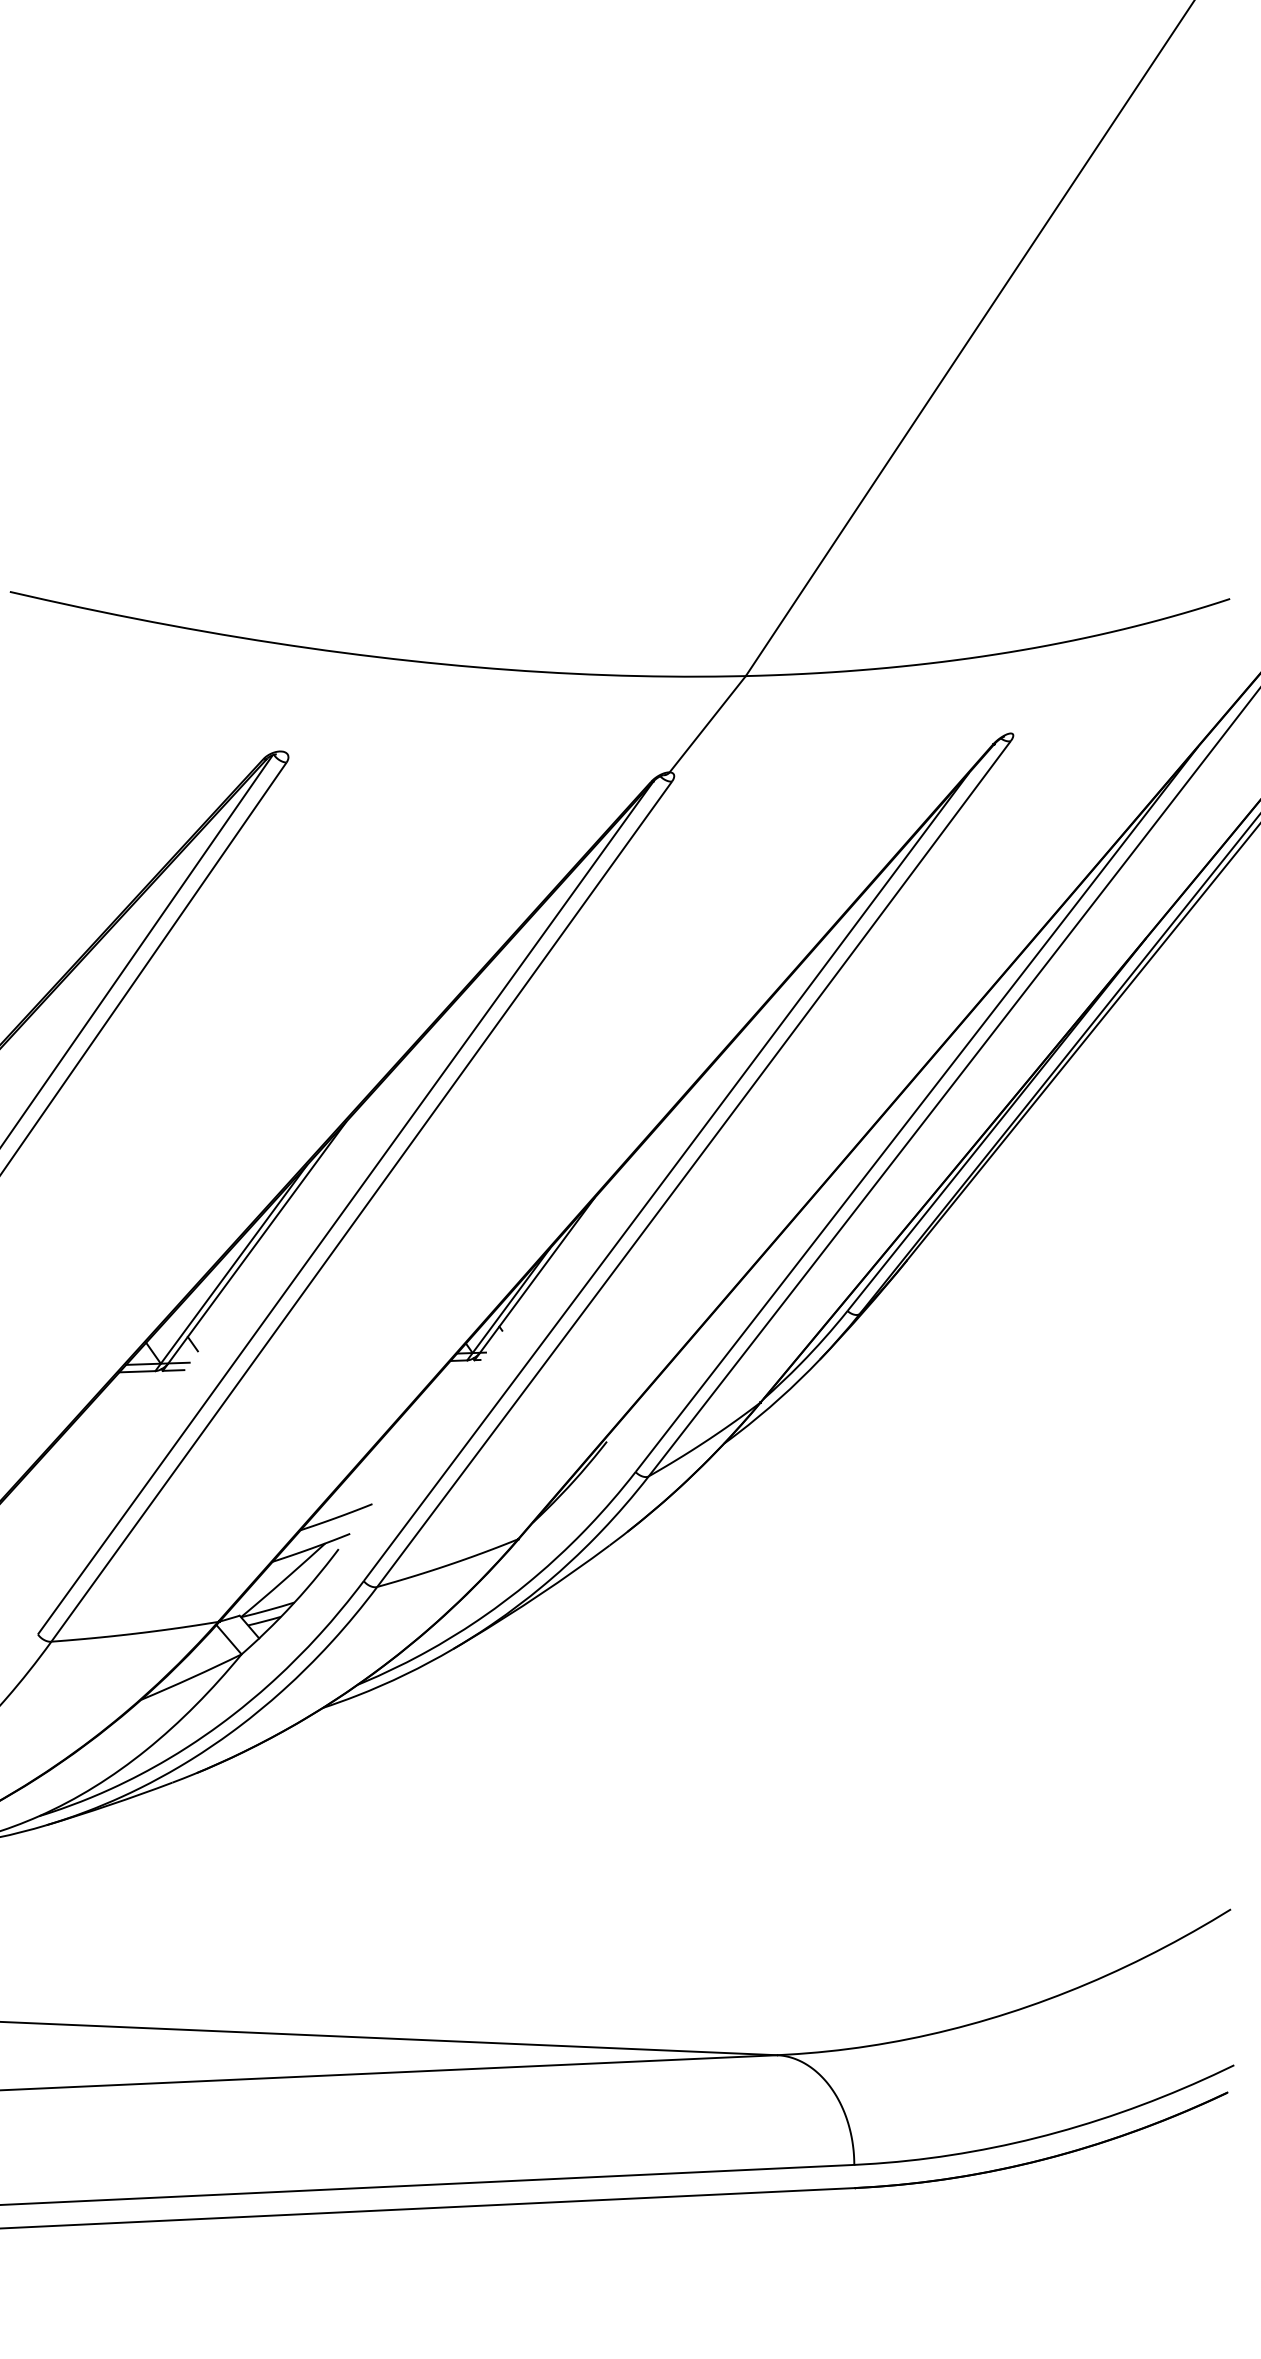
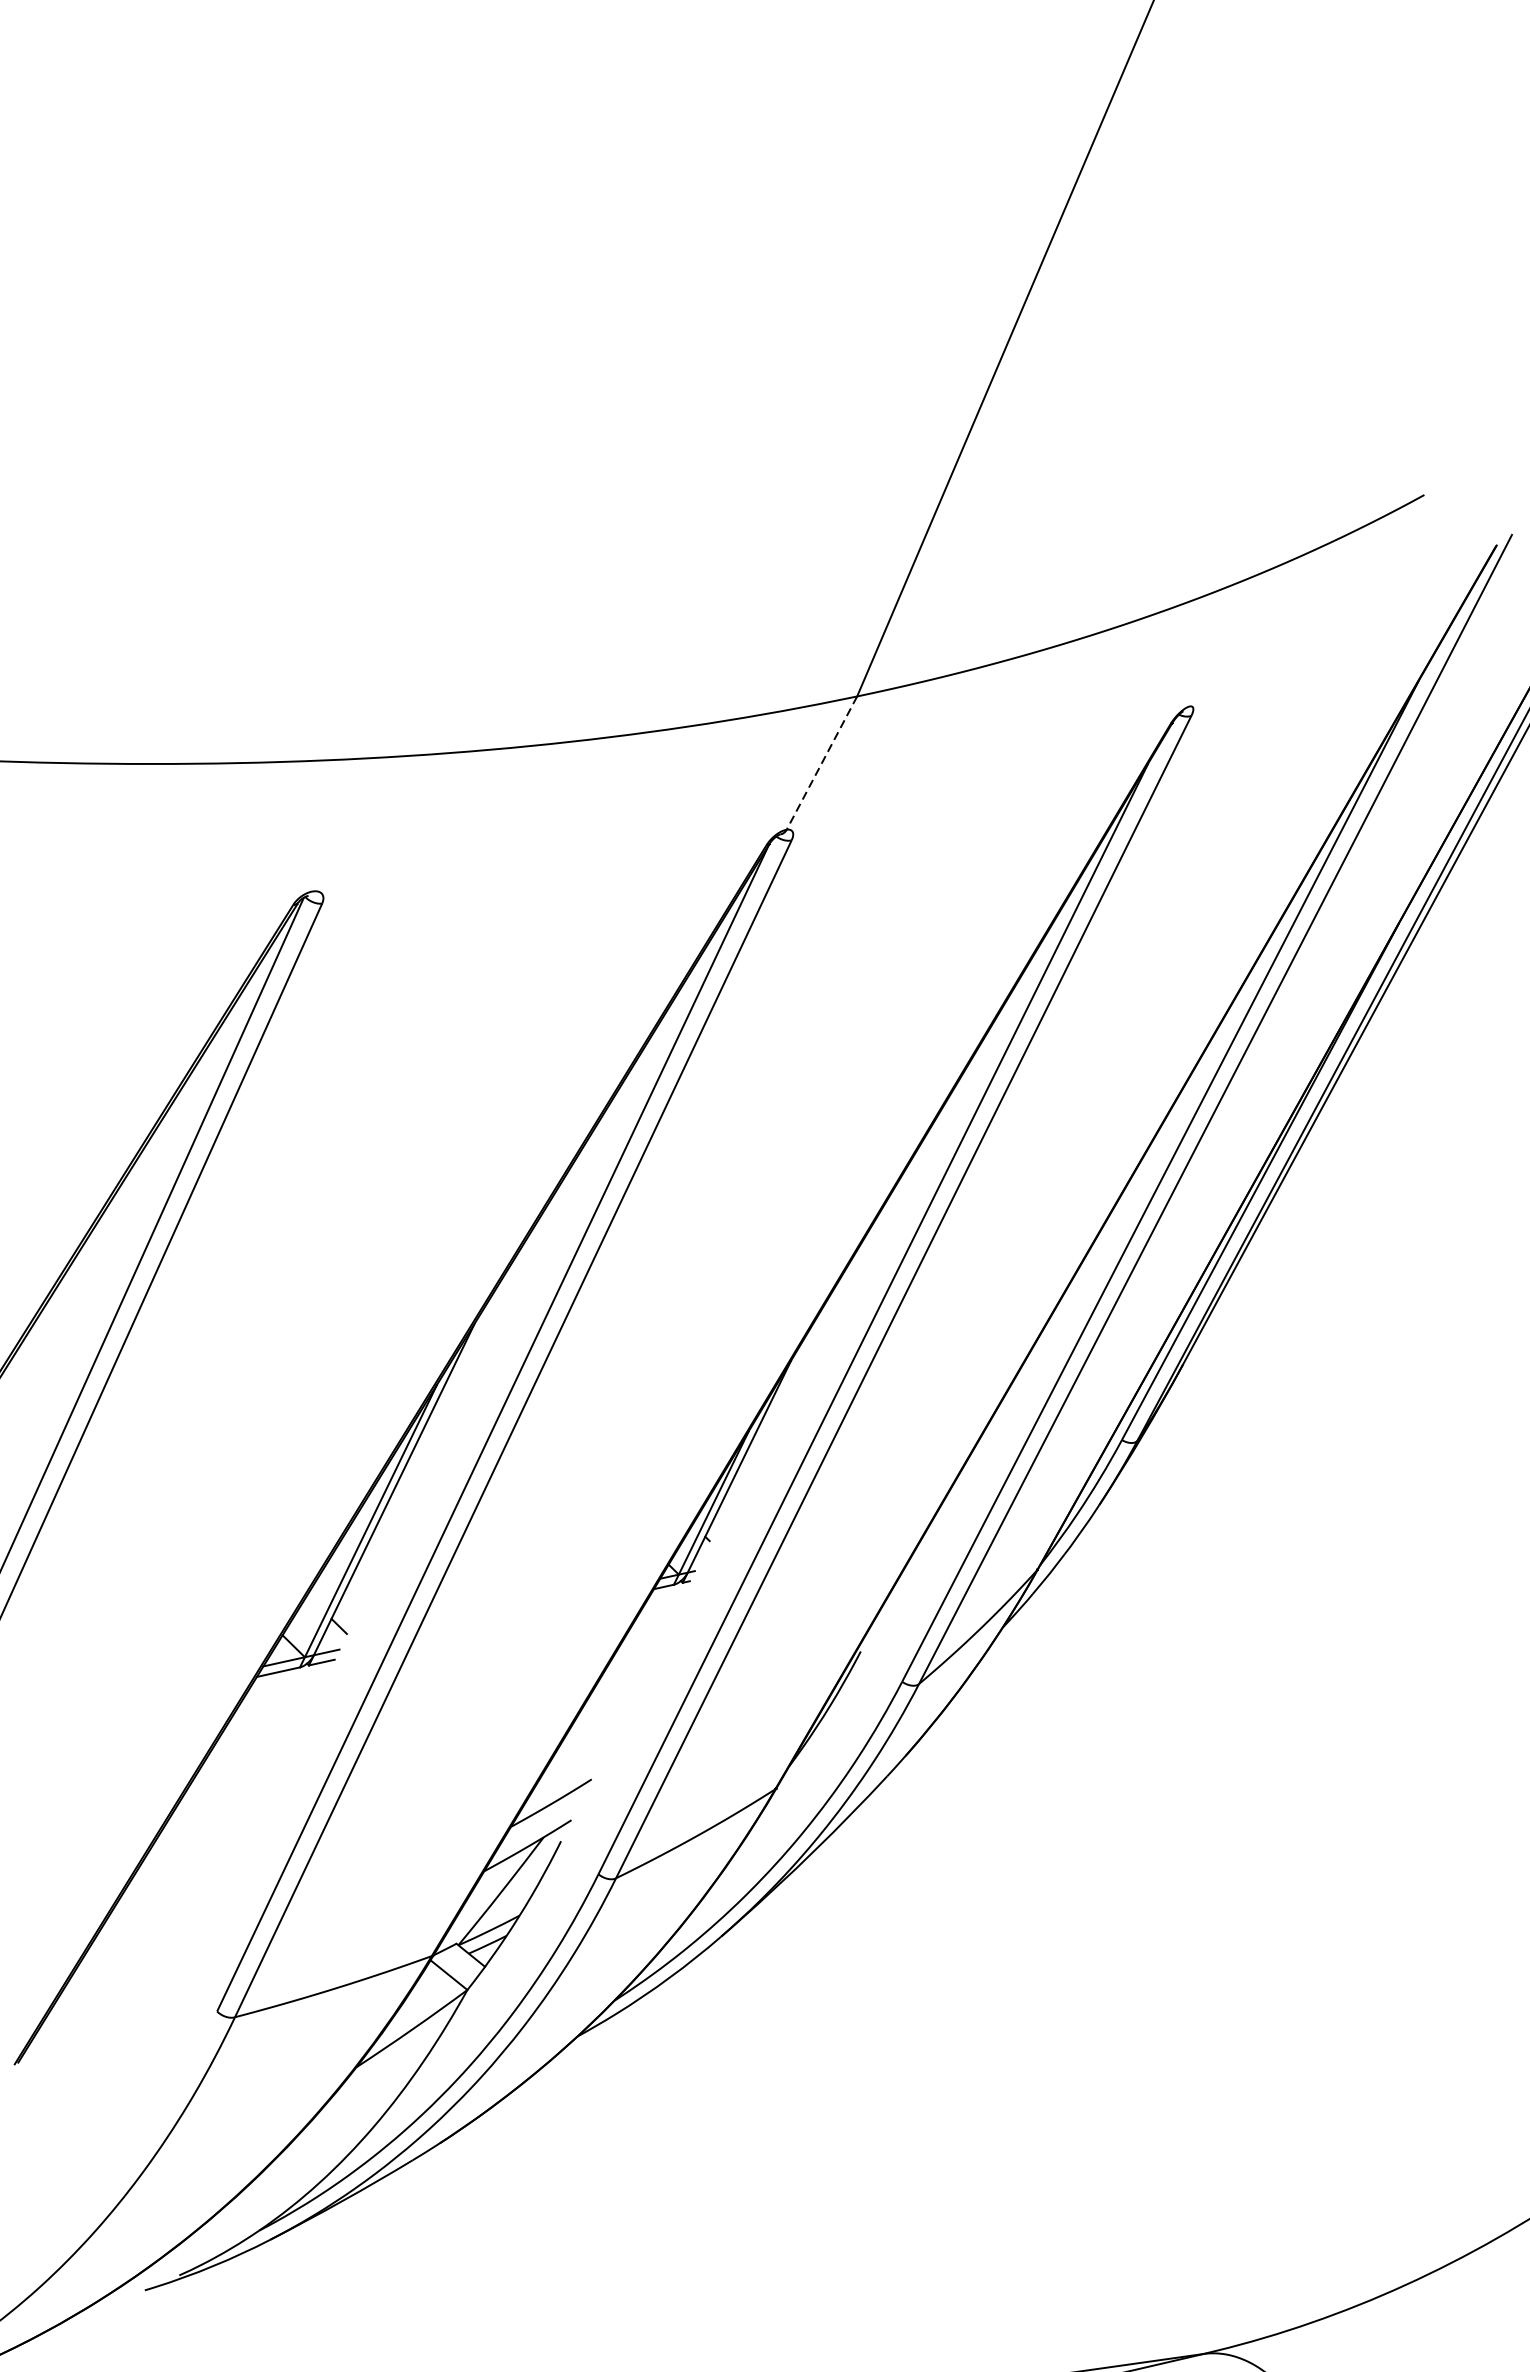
line: (707, 724) -> (821, 763), solid -> dashed

